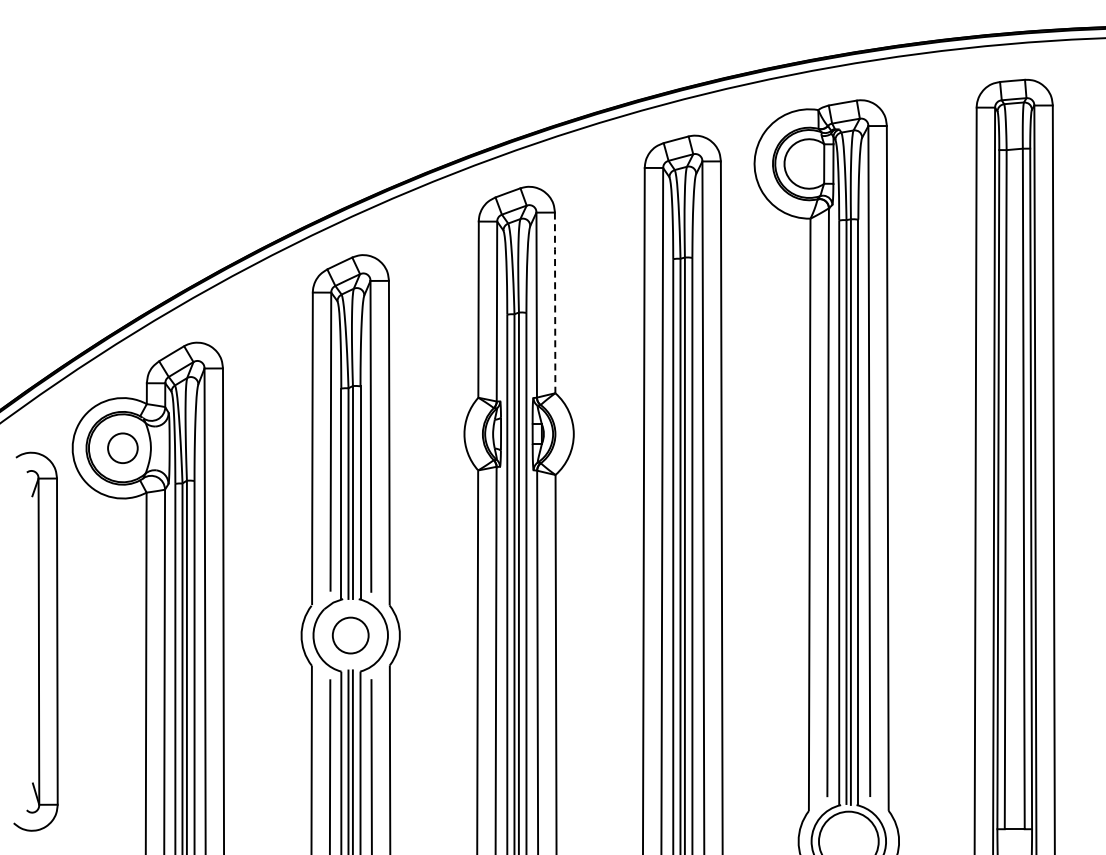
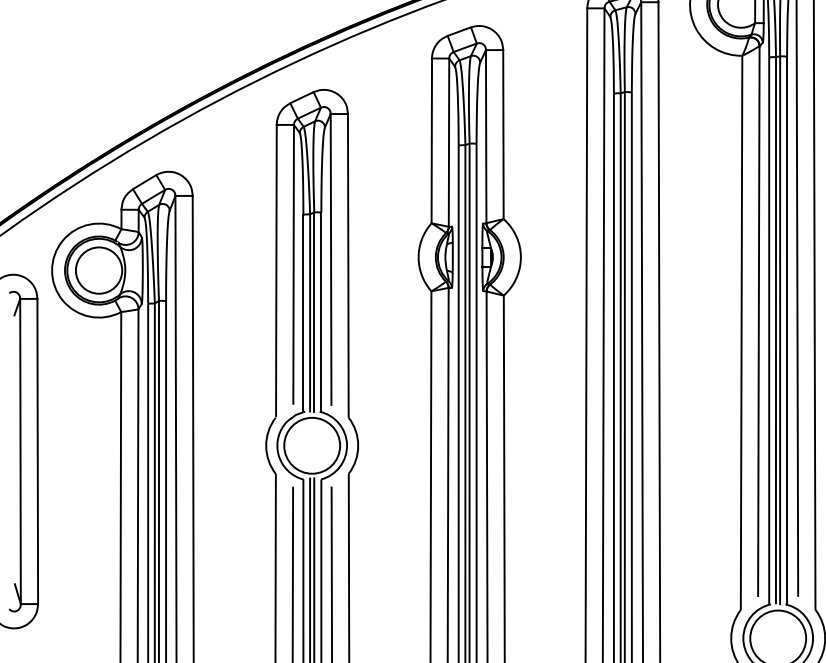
line: (555, 302) -> (503, 134), dashed -> solid
circle: (122, 448) -> (98, 270), size x1.67
circle: (350, 635) -> (311, 445), size x1.67

